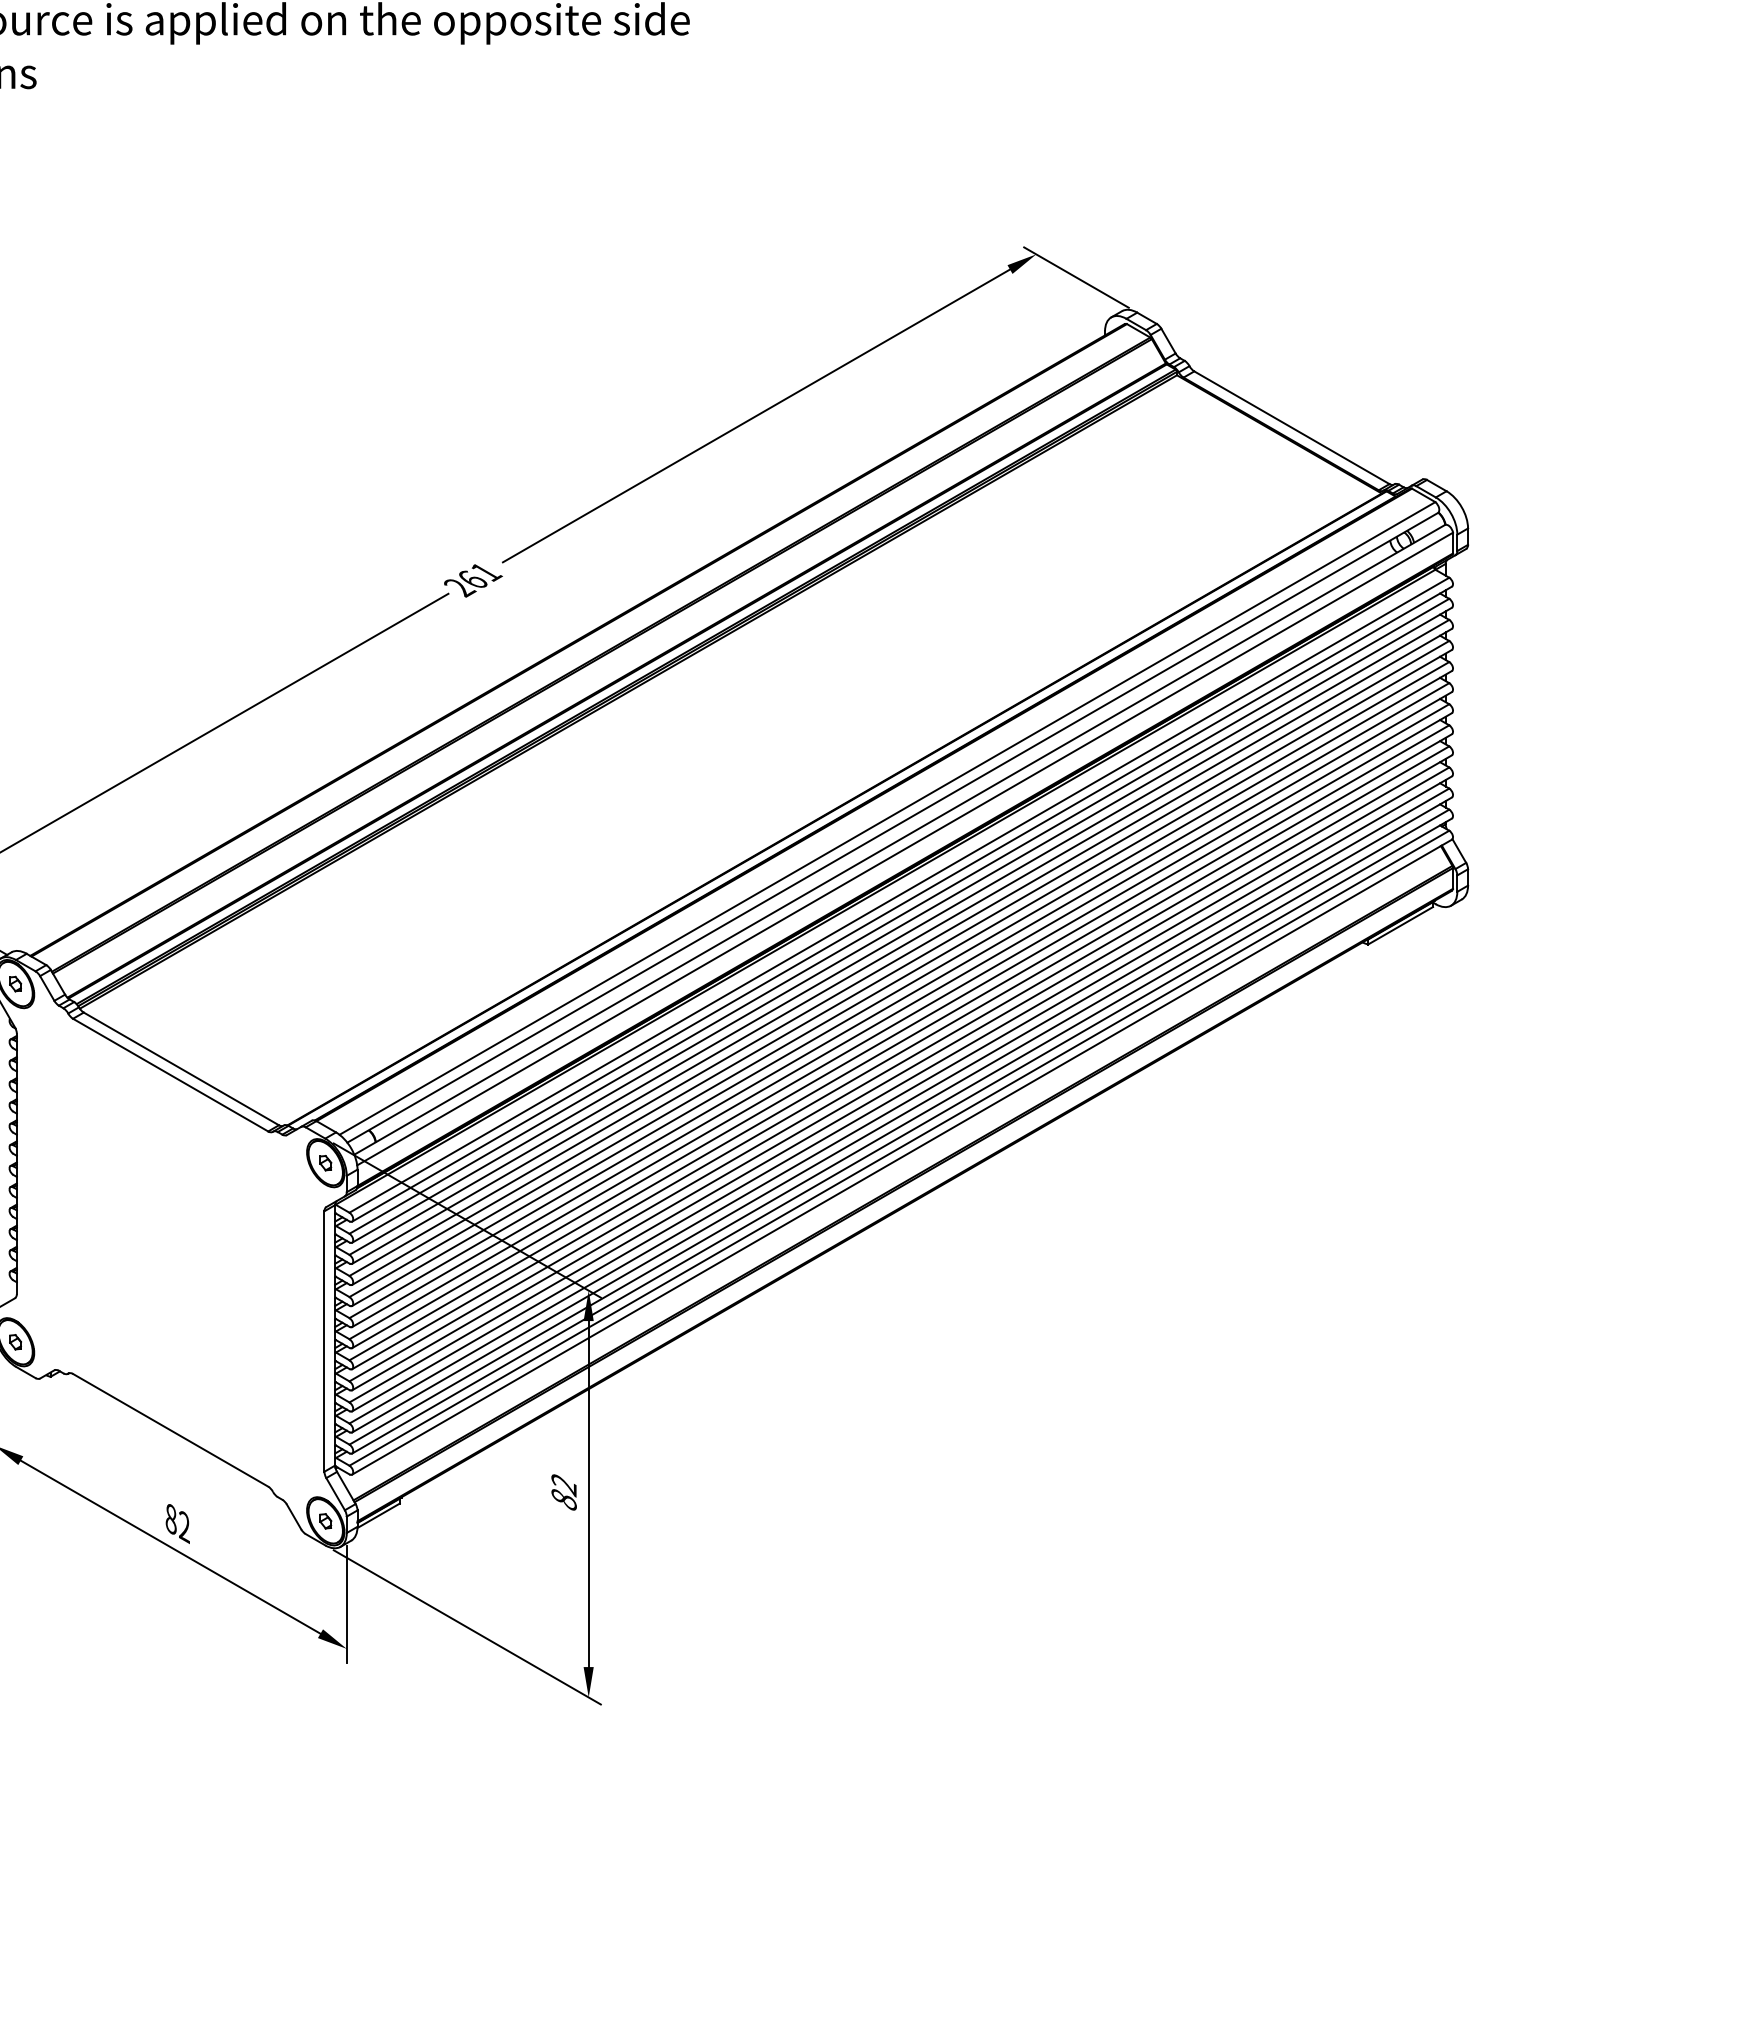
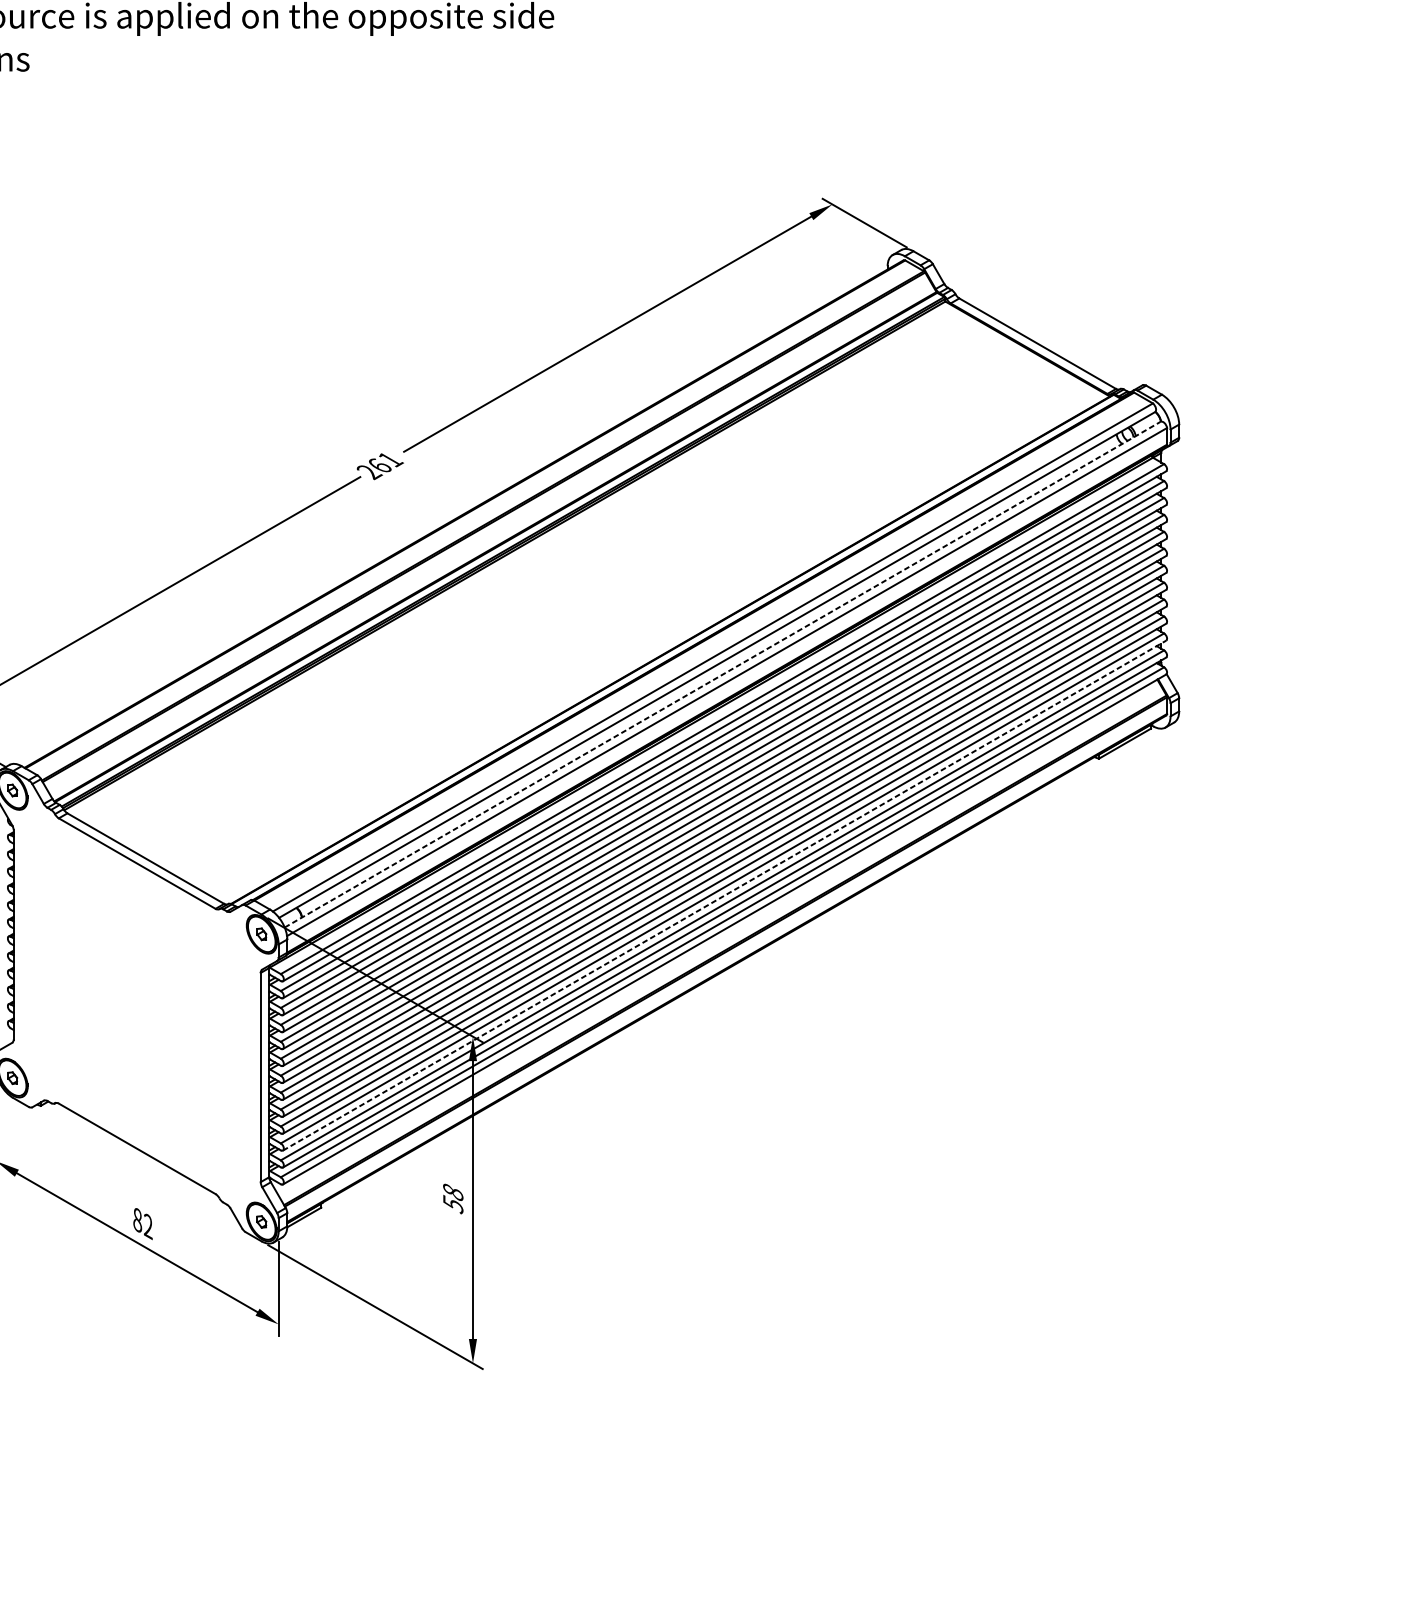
line: (899, 839) -> (722, 674), solid -> dashed
line: (902, 1115) -> (724, 896), solid -> dashed
text: (563, 1492) -> (452, 1198), 82 -> 58

